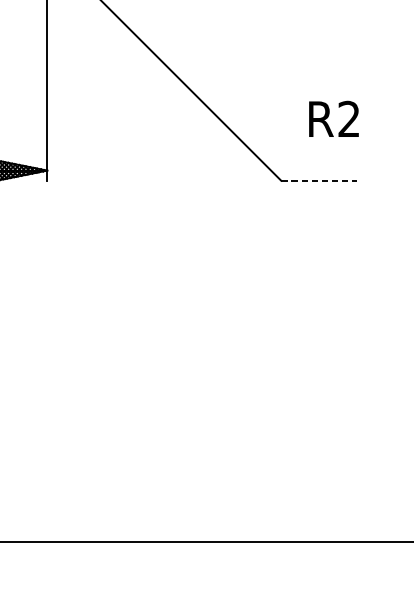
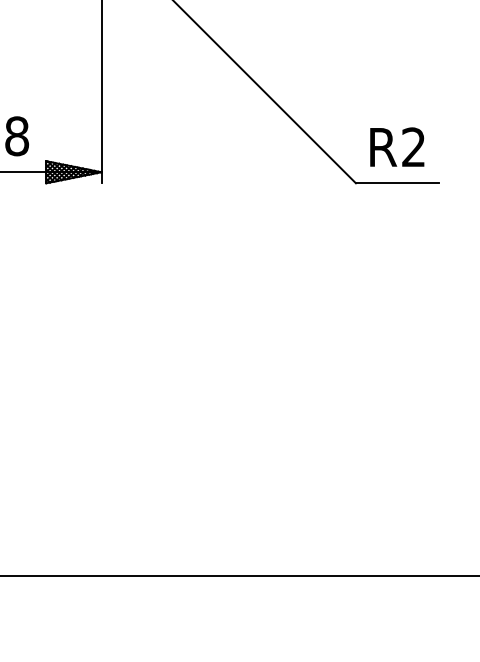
text: (334, 118) -> (397, 146), moved
line: (319, 180) -> (397, 183), dashed -> solid

